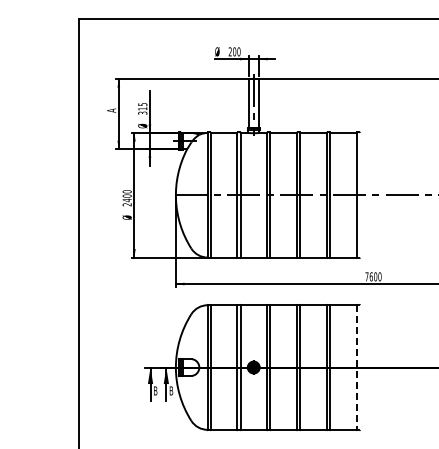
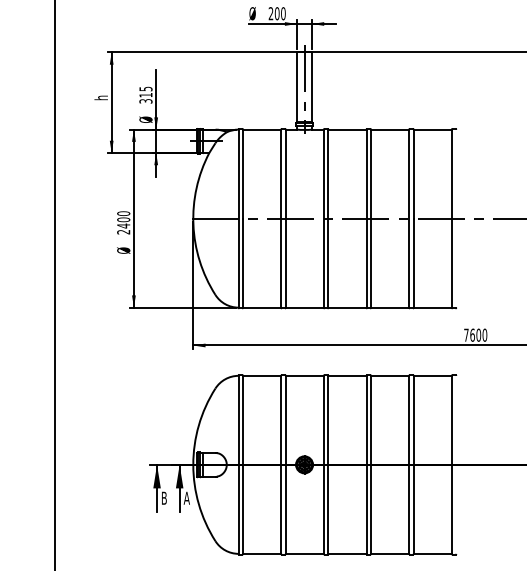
text: (111, 110) -> (101, 97), A -> h
line: (356, 368) -> (451, 466), dashed -> solid
text: (171, 390) -> (187, 497), B -> A

